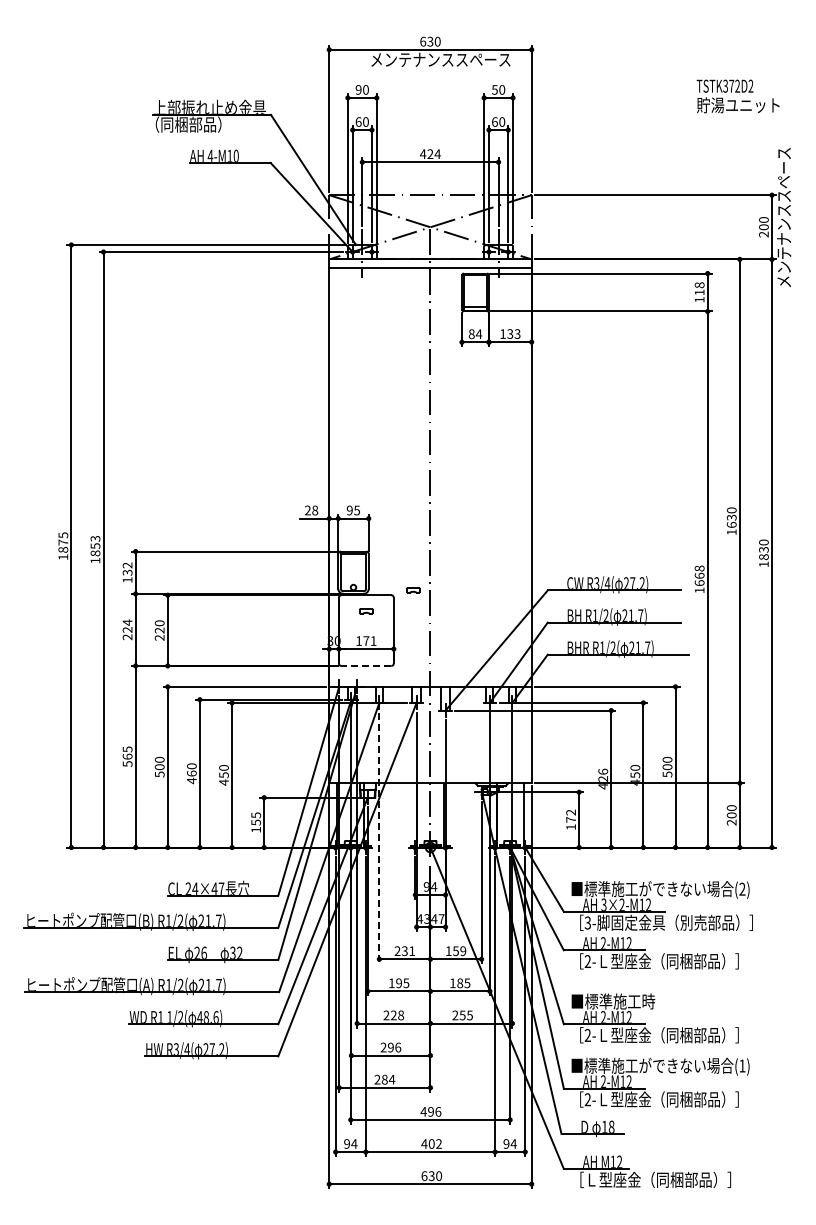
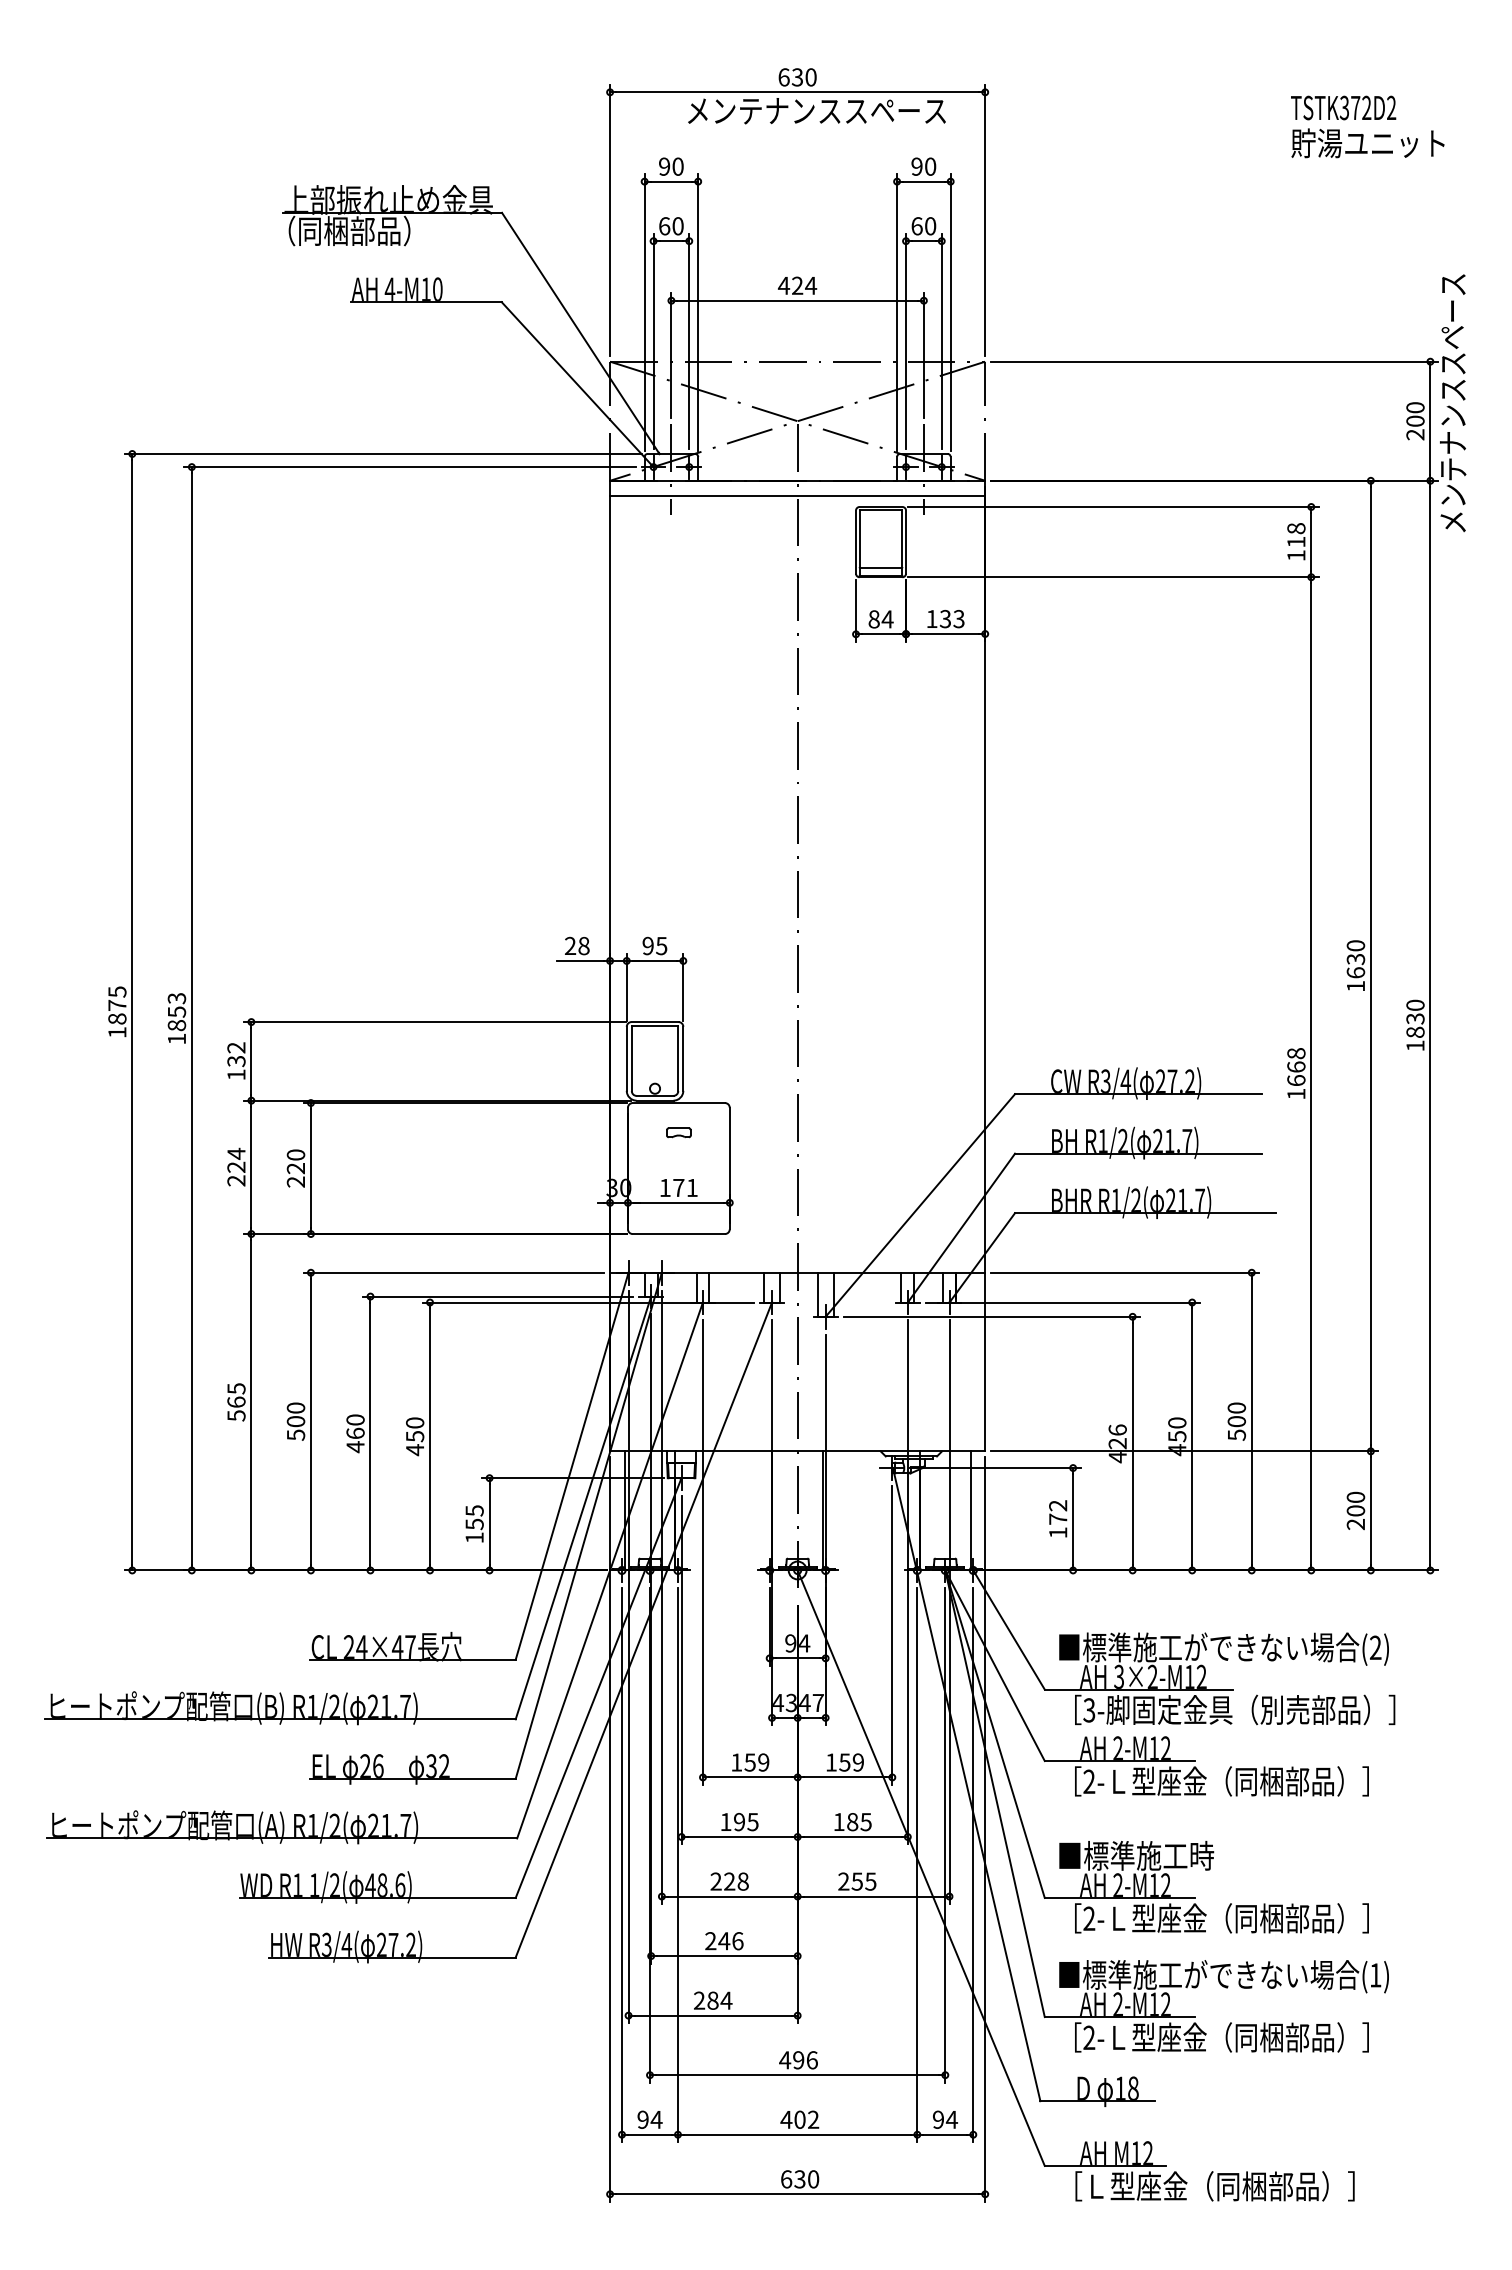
text: (494, 89) -> (916, 165), 50 -> 90
text: (737, 96) -> (1366, 127), moved
part: (413, 590) -> (766, 1094), removed
line: (366, 665) -> (679, 1233), dashed -> solid
line: (379, 838) -> (703, 1553), dashed -> solid
text: (404, 951) -> (749, 1763), 231 -> 159
text: (390, 1047) -> (723, 1941), 296 -> 246

